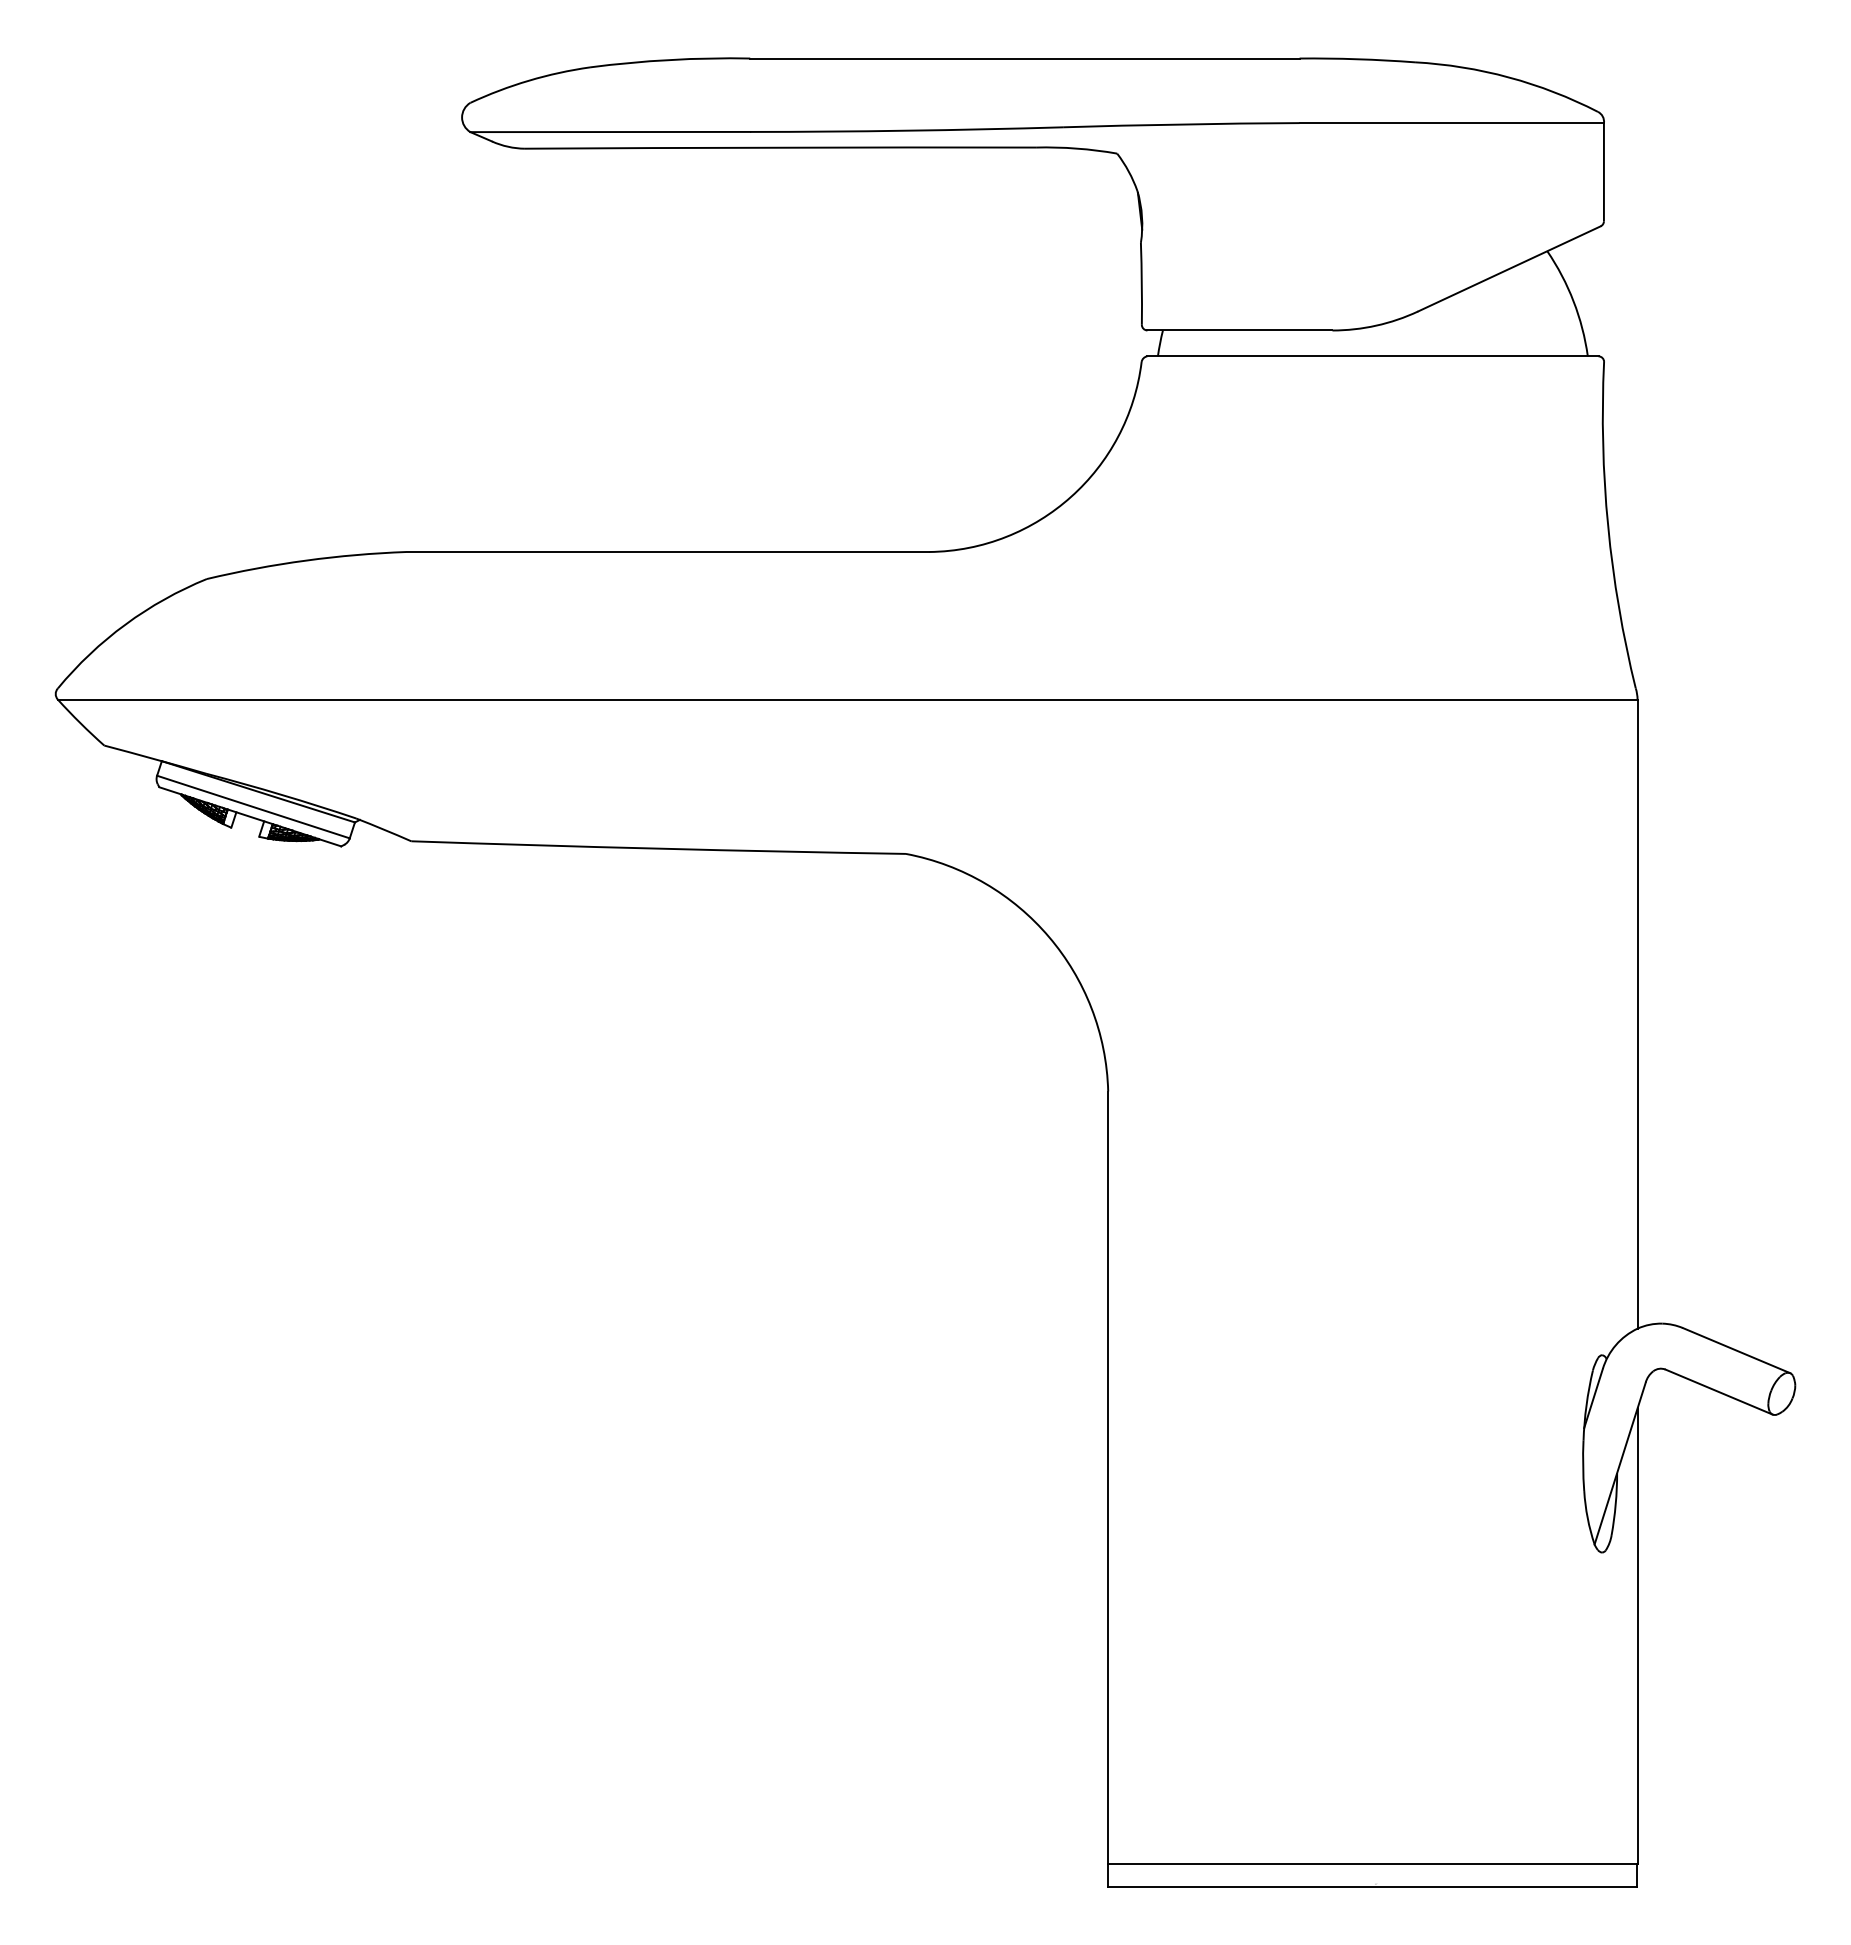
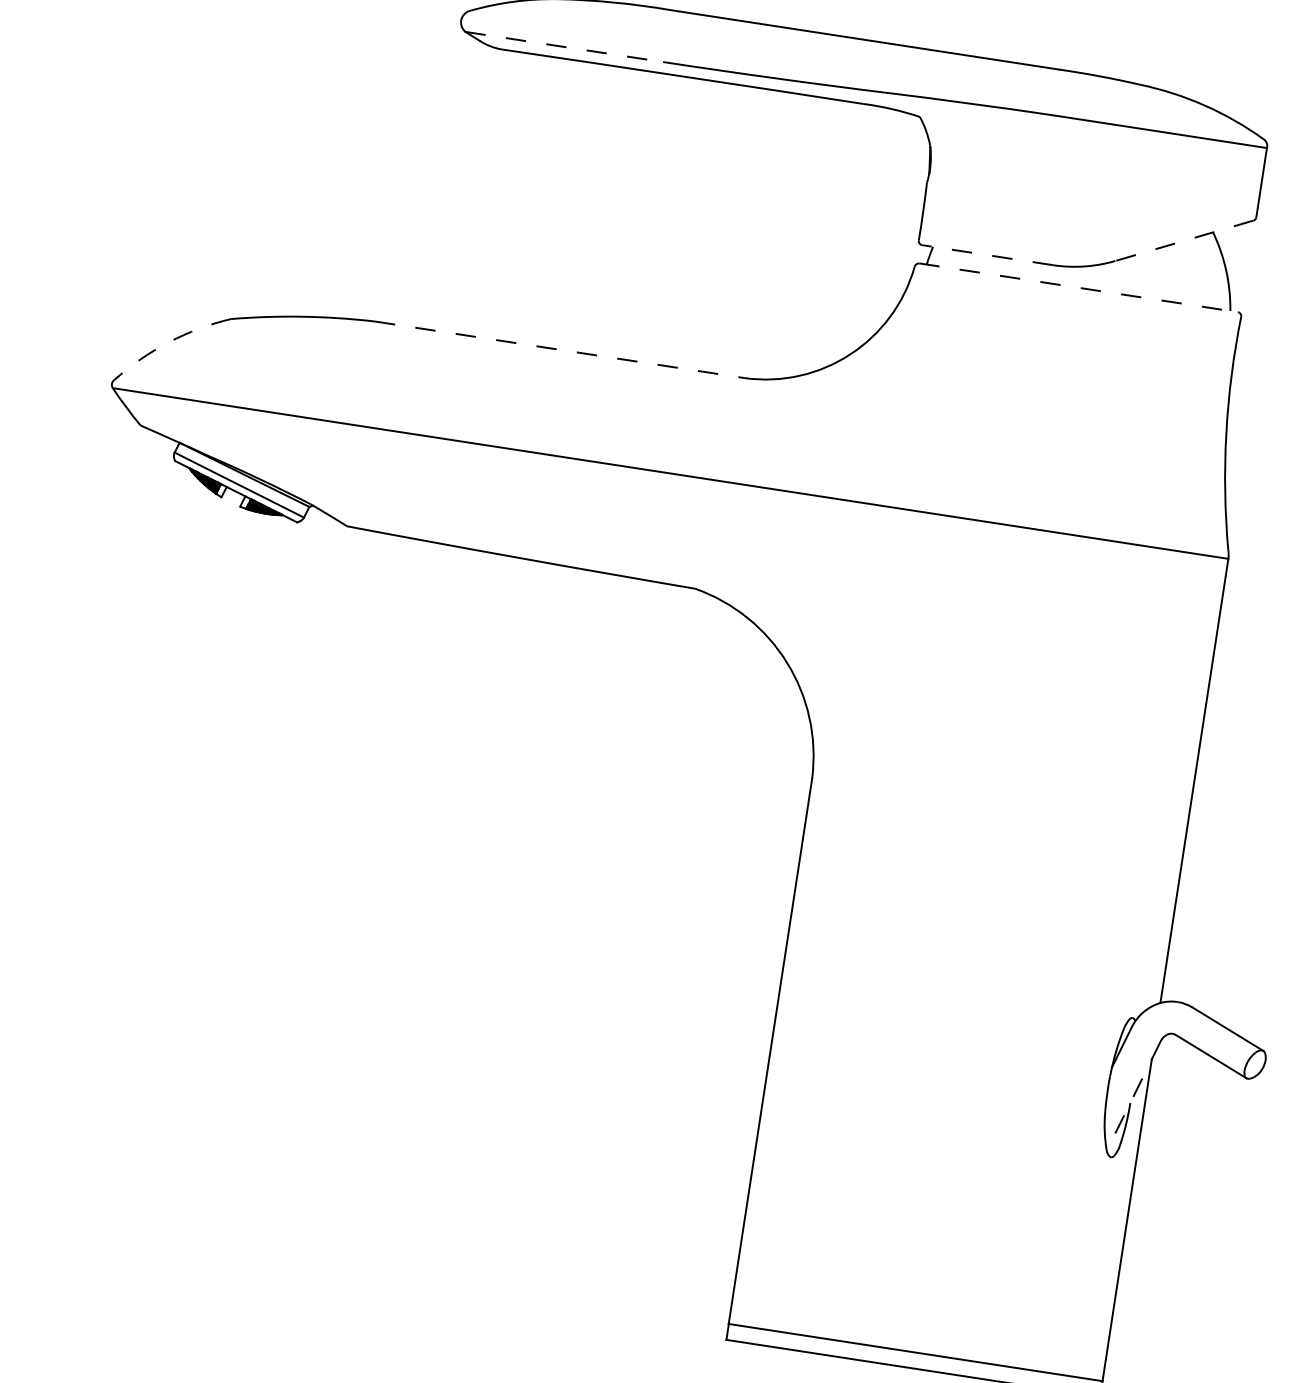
line: (610, 132) -> (564, 47), solid -> dashed
line: (1509, 268) -> (1184, 240), solid -> dashed
line: (1239, 330) -> (987, 255), solid -> dashed
line: (1372, 356) -> (1078, 287), solid -> dashed
line: (668, 551) -> (560, 349), solid -> dashed
arc: (125, 624) -> (168, 342), solid -> dashed
line: (1620, 1463) -> (1133, 1096), solid -> dashed

